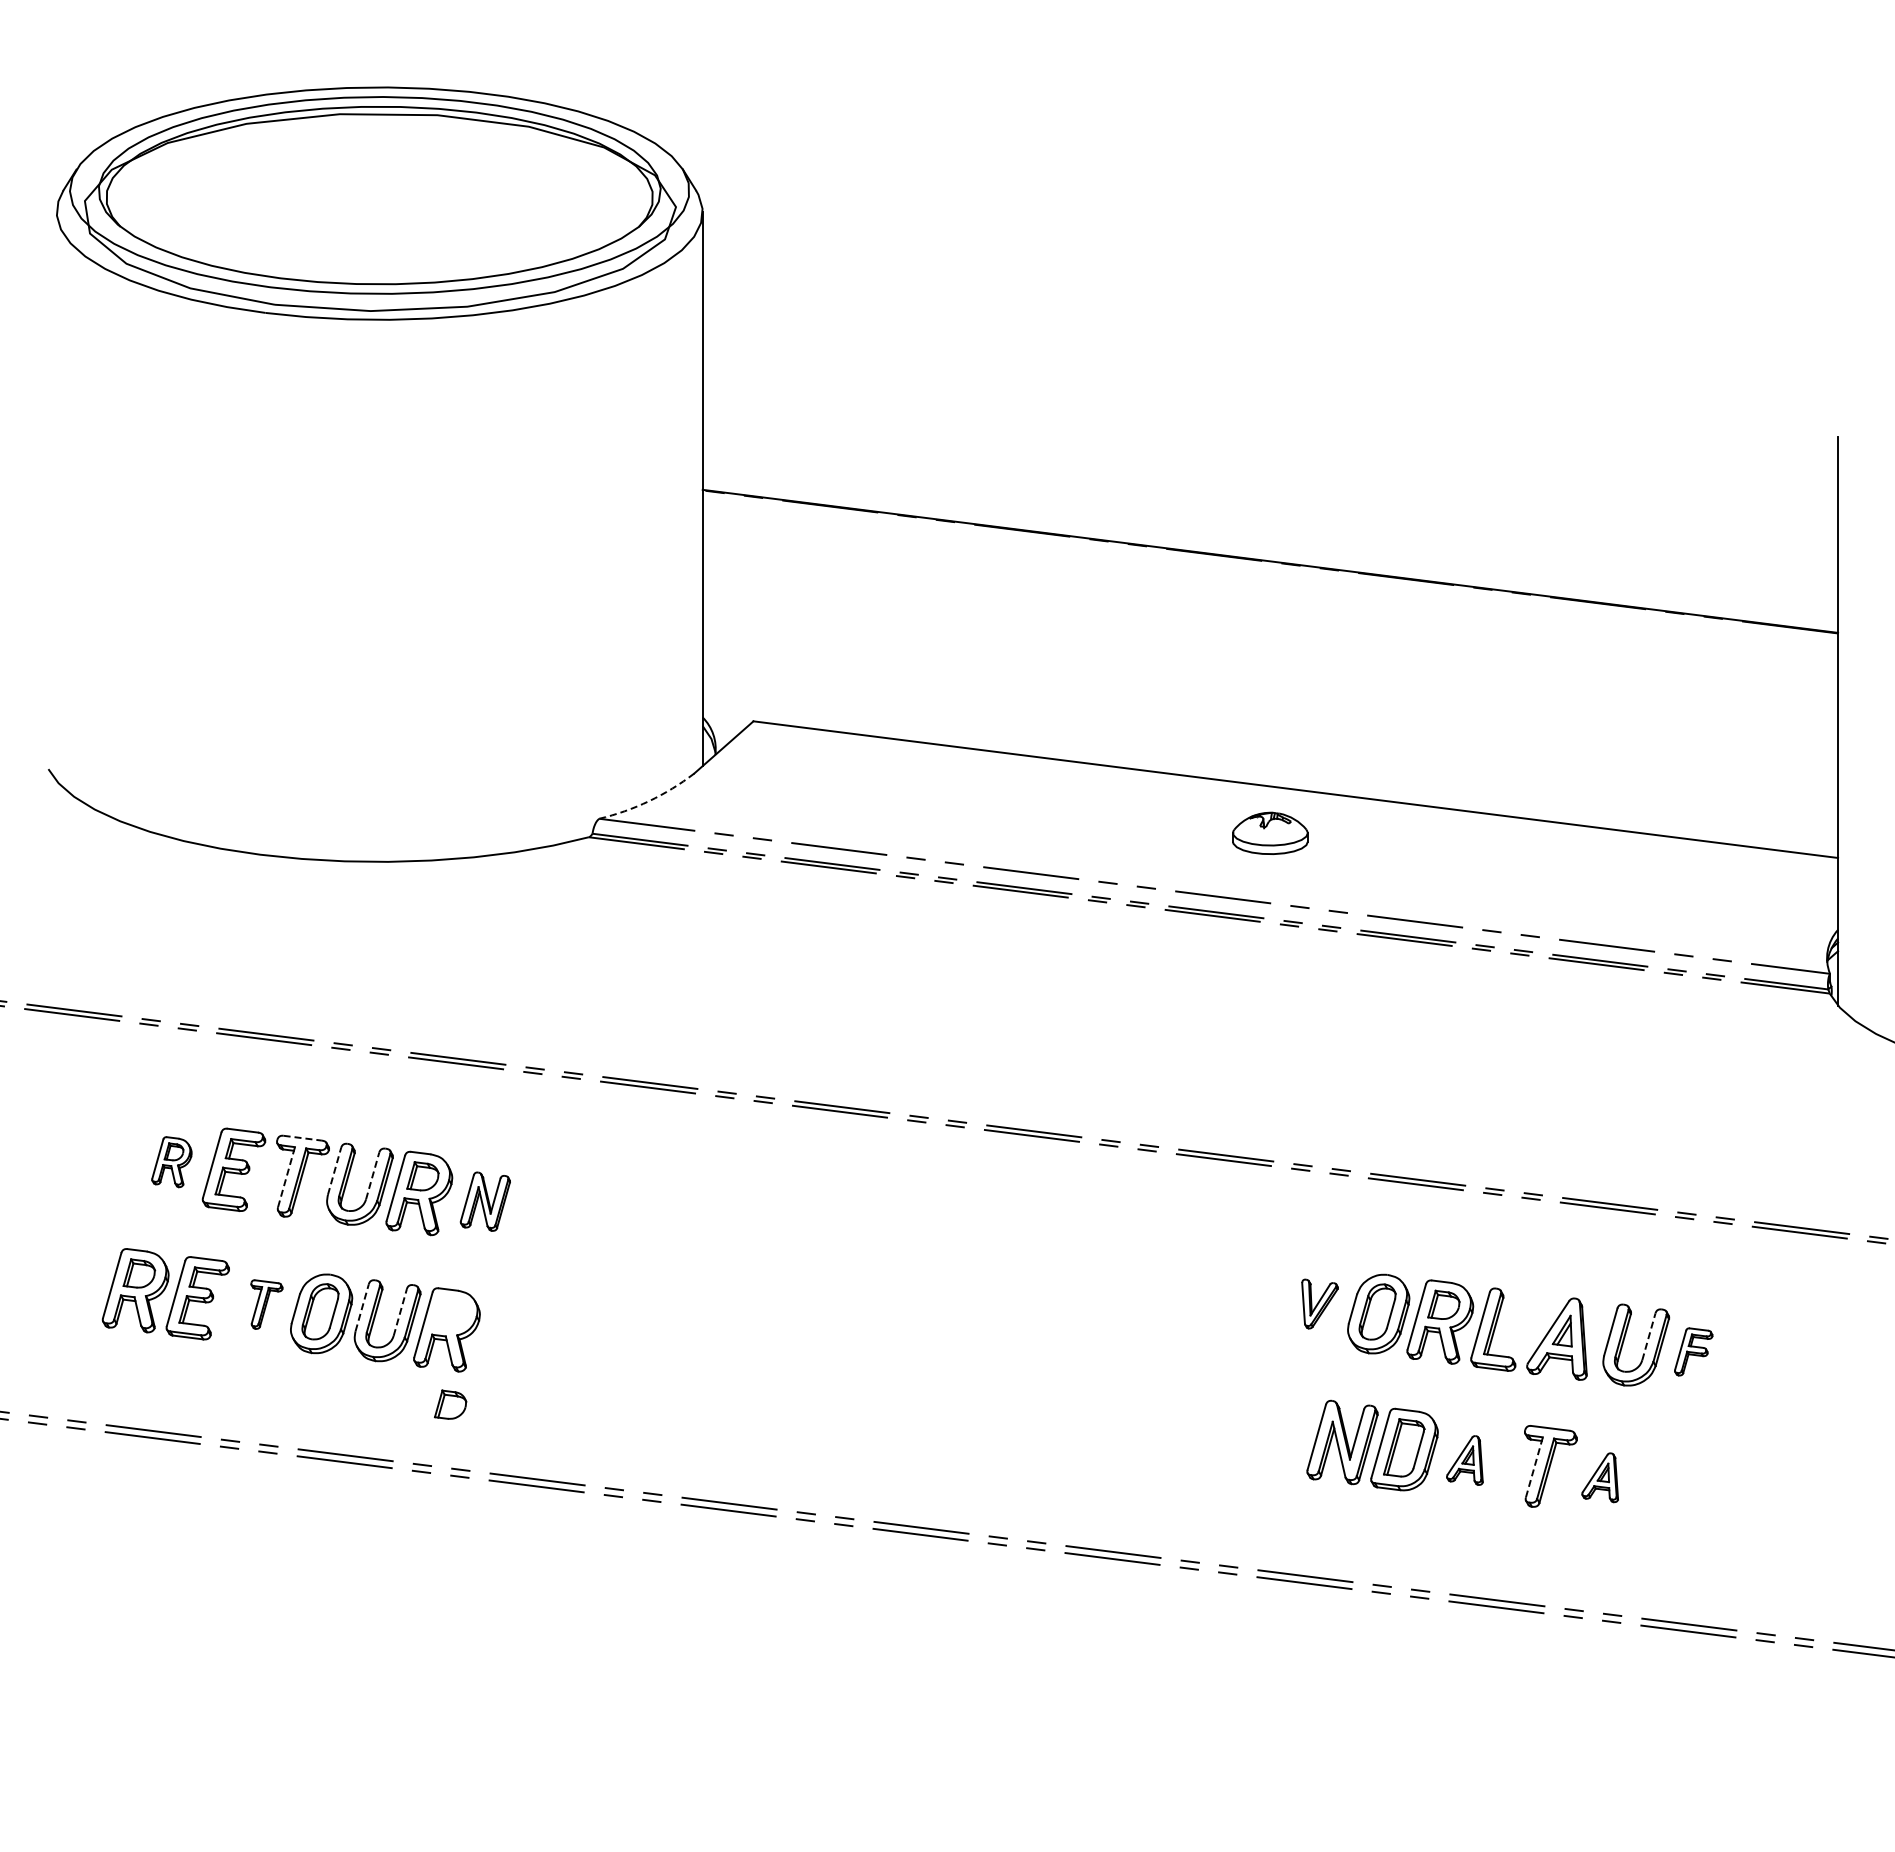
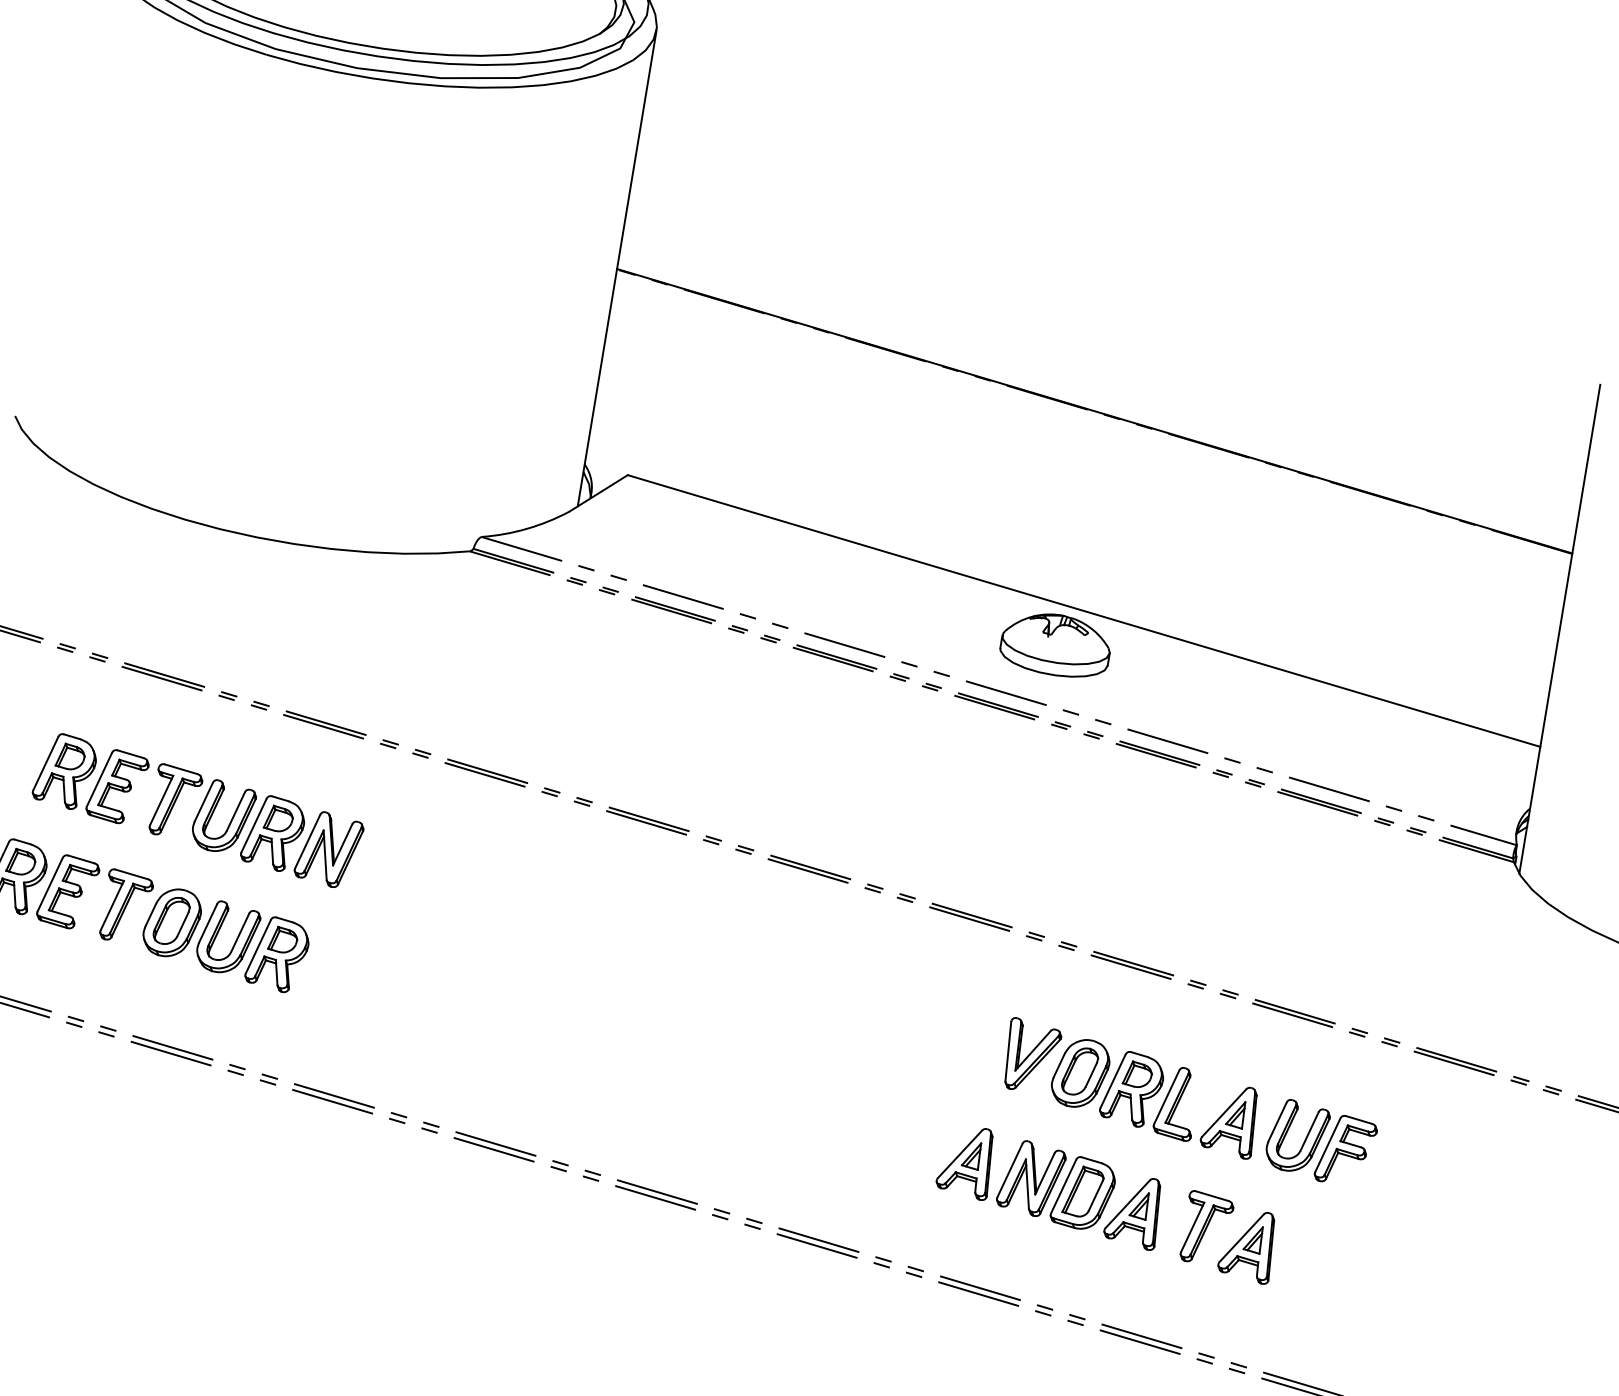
arc: (649, 801) -> (527, 529), dashed -> solid
part: (1270, 833) -> (1056, 645), size x1.67
line: (303, 1138) -> (181, 769), dashed -> solid
part: (171, 1161) -> (65, 770), size x1.67
line: (334, 1170) -> (203, 801), dashed -> solid
line: (372, 1175) -> (235, 811), dashed -> solid
line: (286, 1176) -> (161, 799), dashed -> solid
part: (485, 1201) -> (329, 849), size x1.43
part: (1319, 1303) -> (1031, 1055), size x1.67
part: (266, 1304) -> (126, 906), size x1.67
line: (362, 1307) -> (208, 923), dashed -> solid
line: (400, 1312) -> (240, 932), dashed -> solid
line: (1649, 1336) -> (1310, 1131), dashed -> solid
part: (1693, 1351) -> (1345, 1150), size x1.67
part: (450, 1404) -> (283, 940), moved
part: (1265, 1435) -> (966, 1161), added
part: (1464, 1460) -> (1133, 1211), size x1.67
line: (1534, 1466) -> (1192, 1226), dashed -> solid
part: (1599, 1477) -> (1247, 1245), size x1.67

